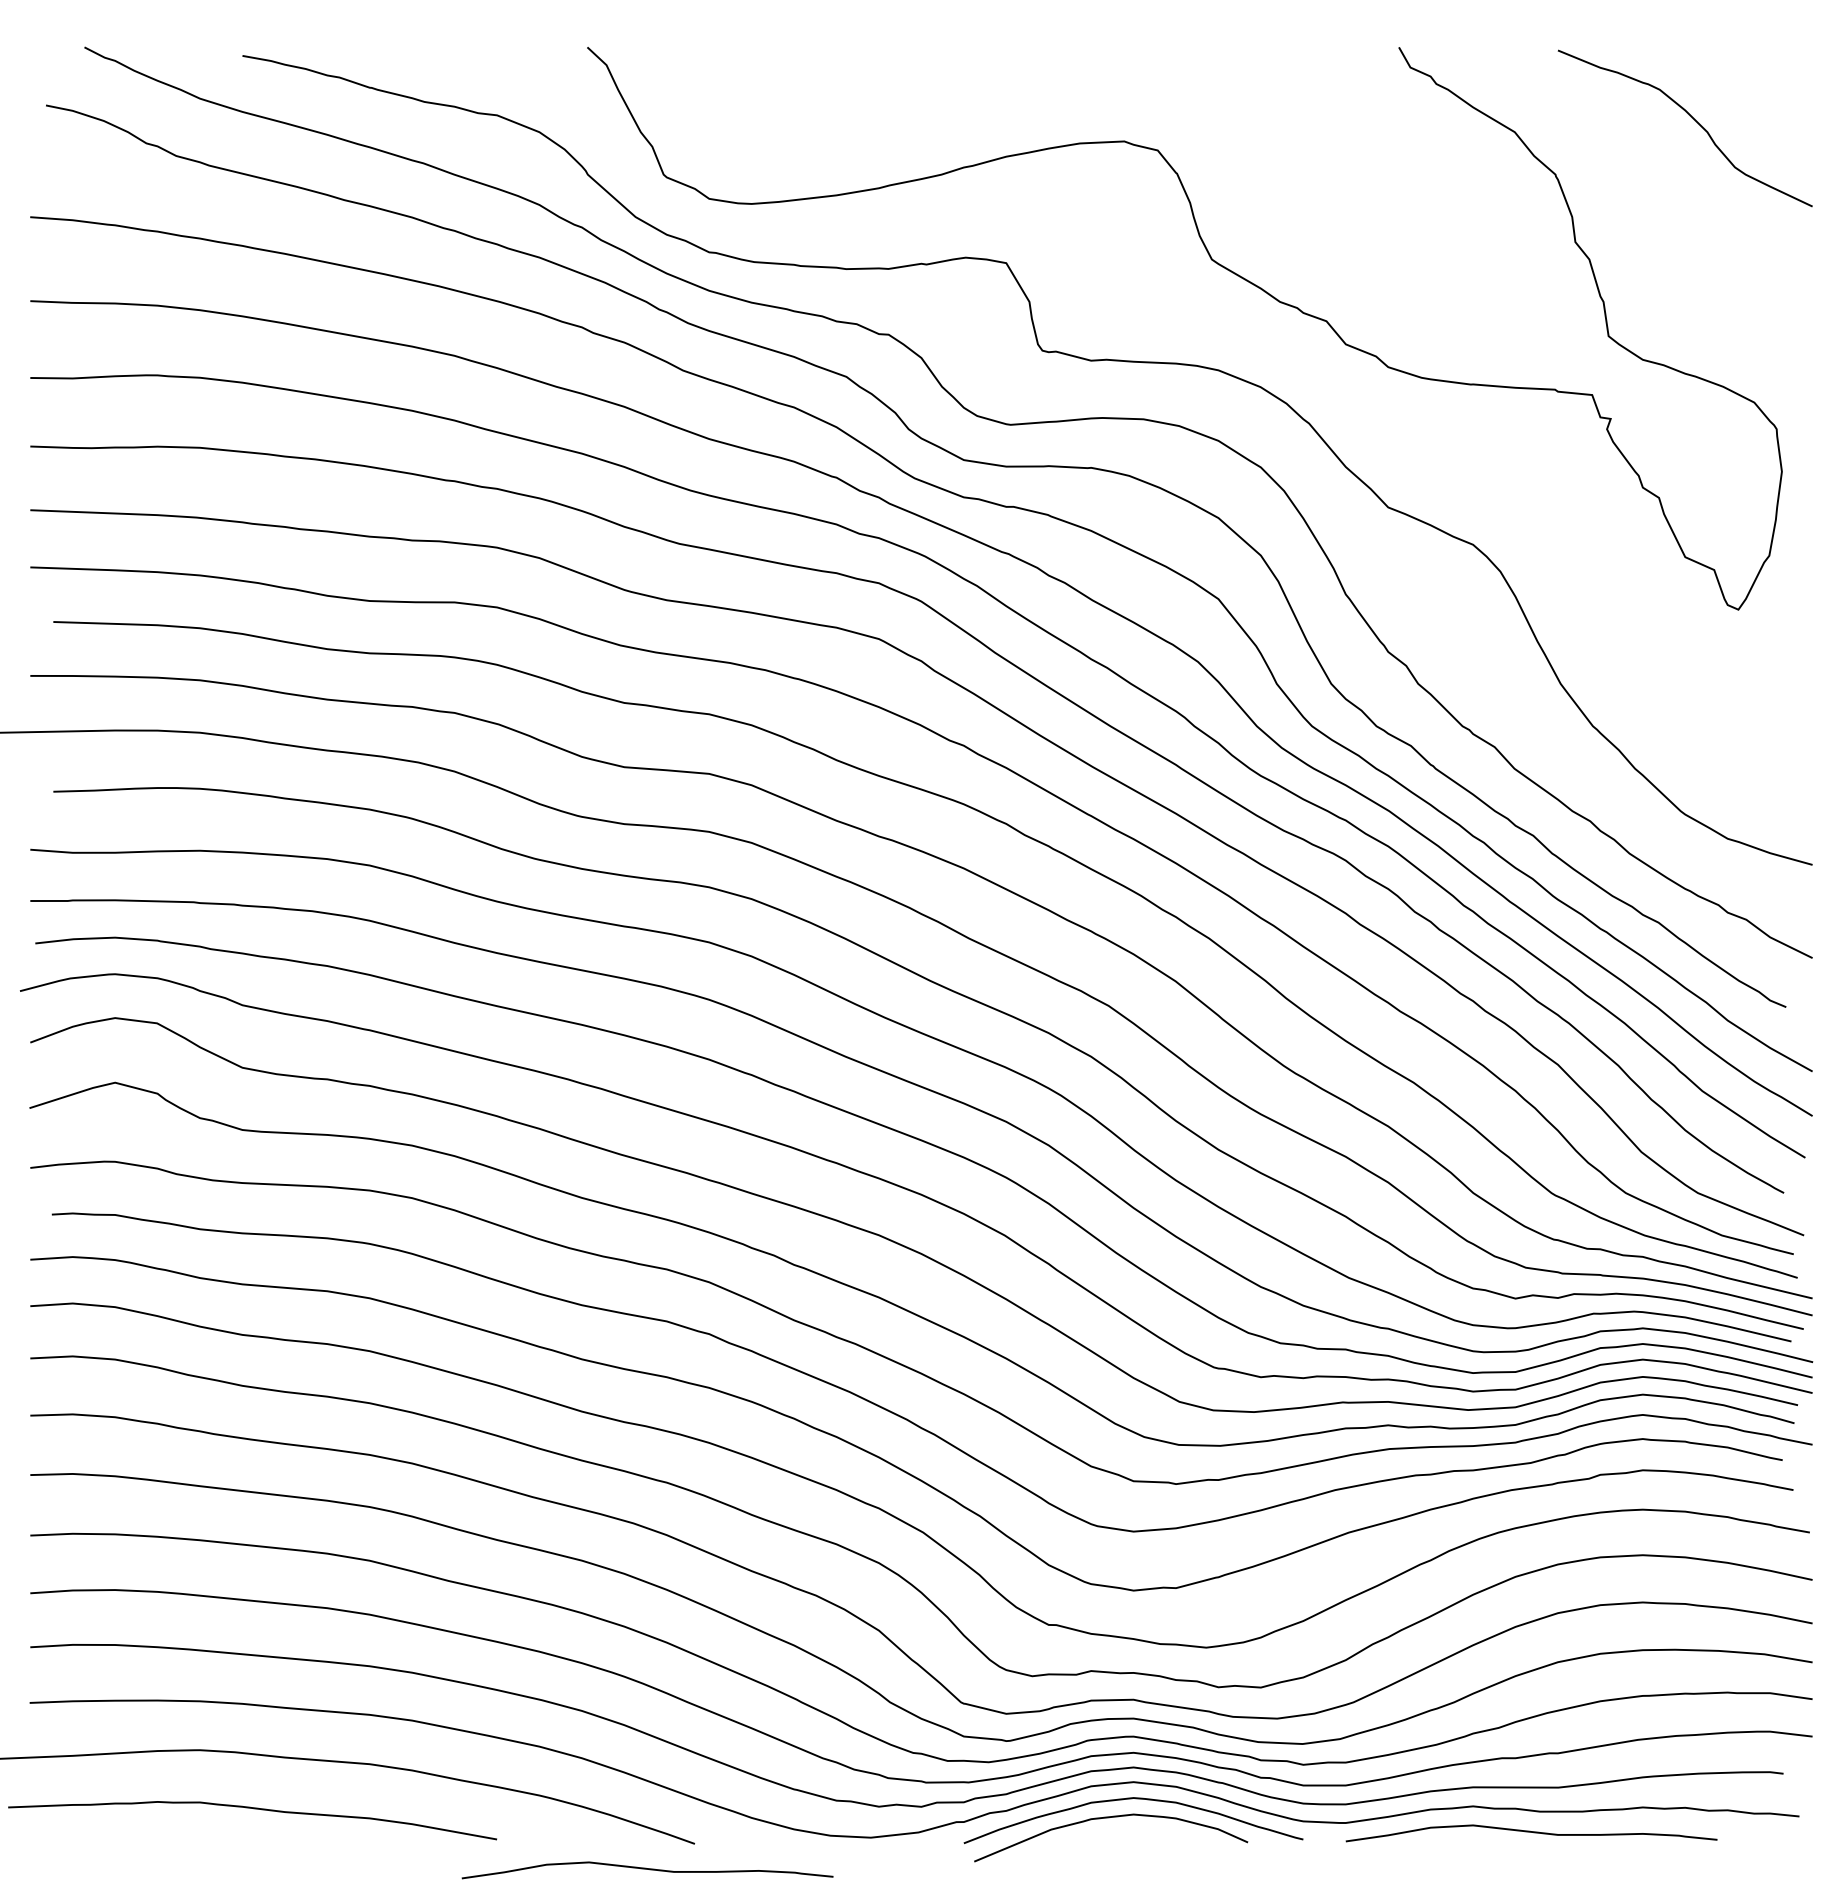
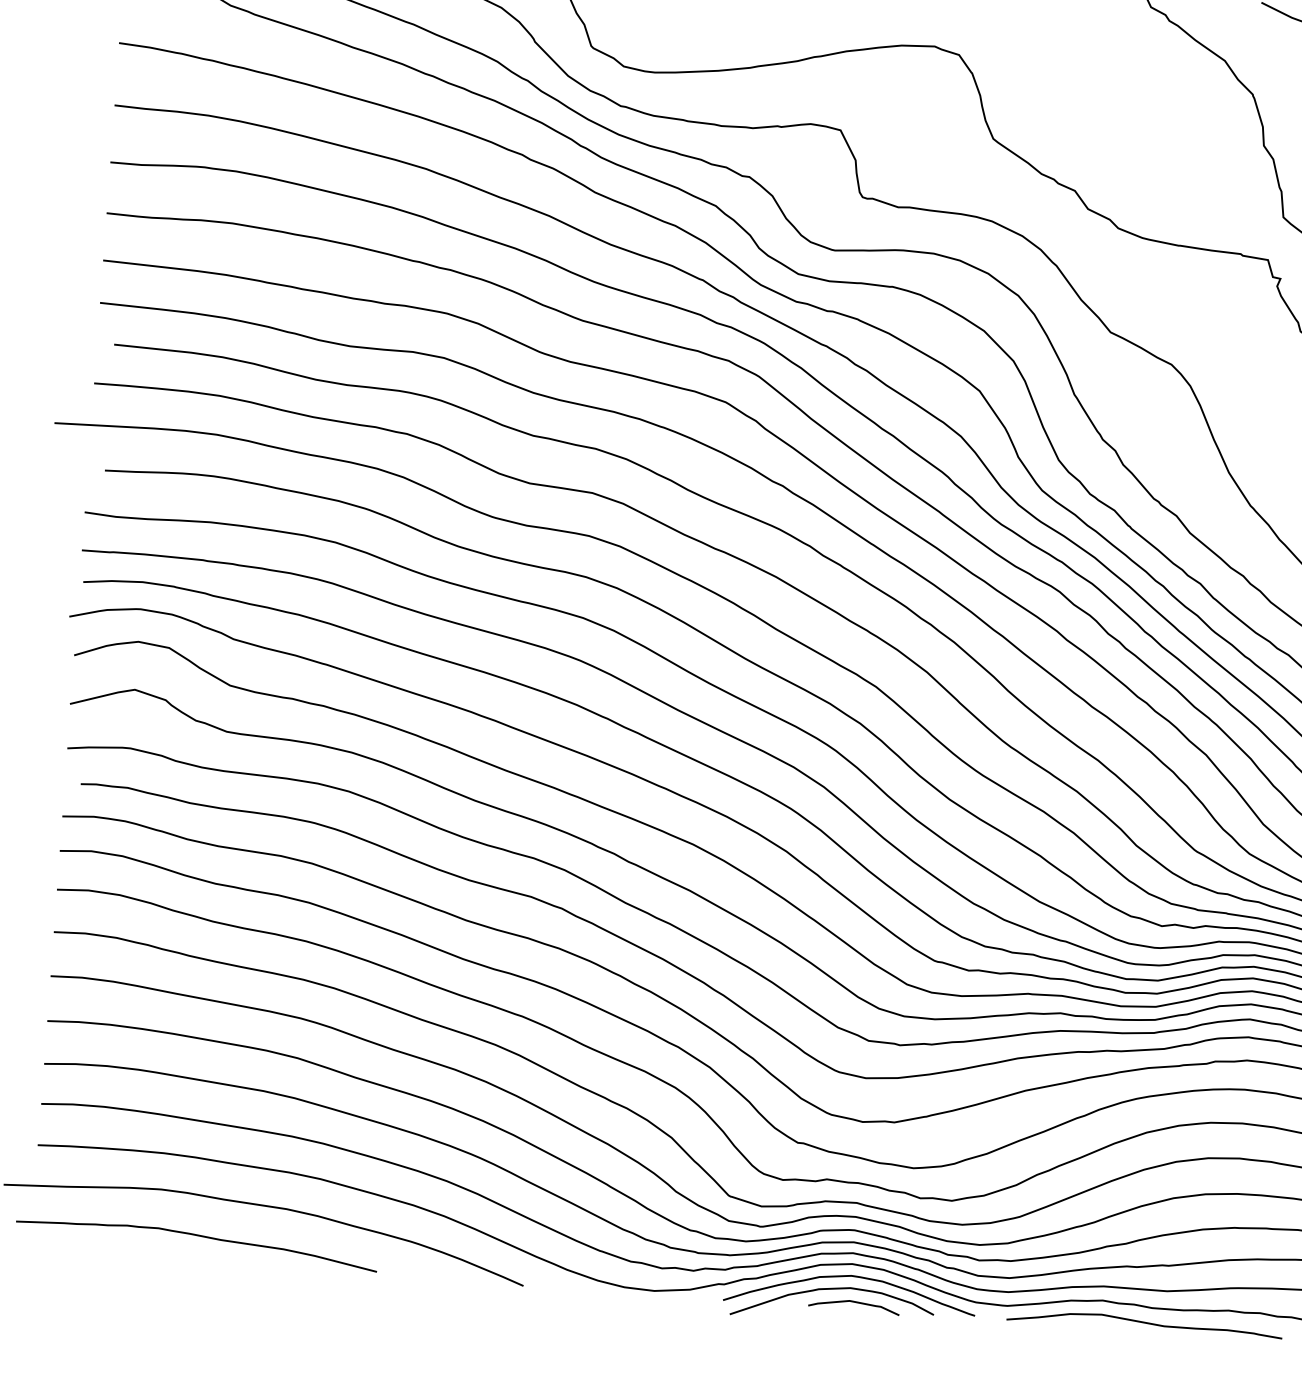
curve: (1139, 1833) -> (853, 1302), added
curve: (647, 1869) -> (486, 1302), removed

